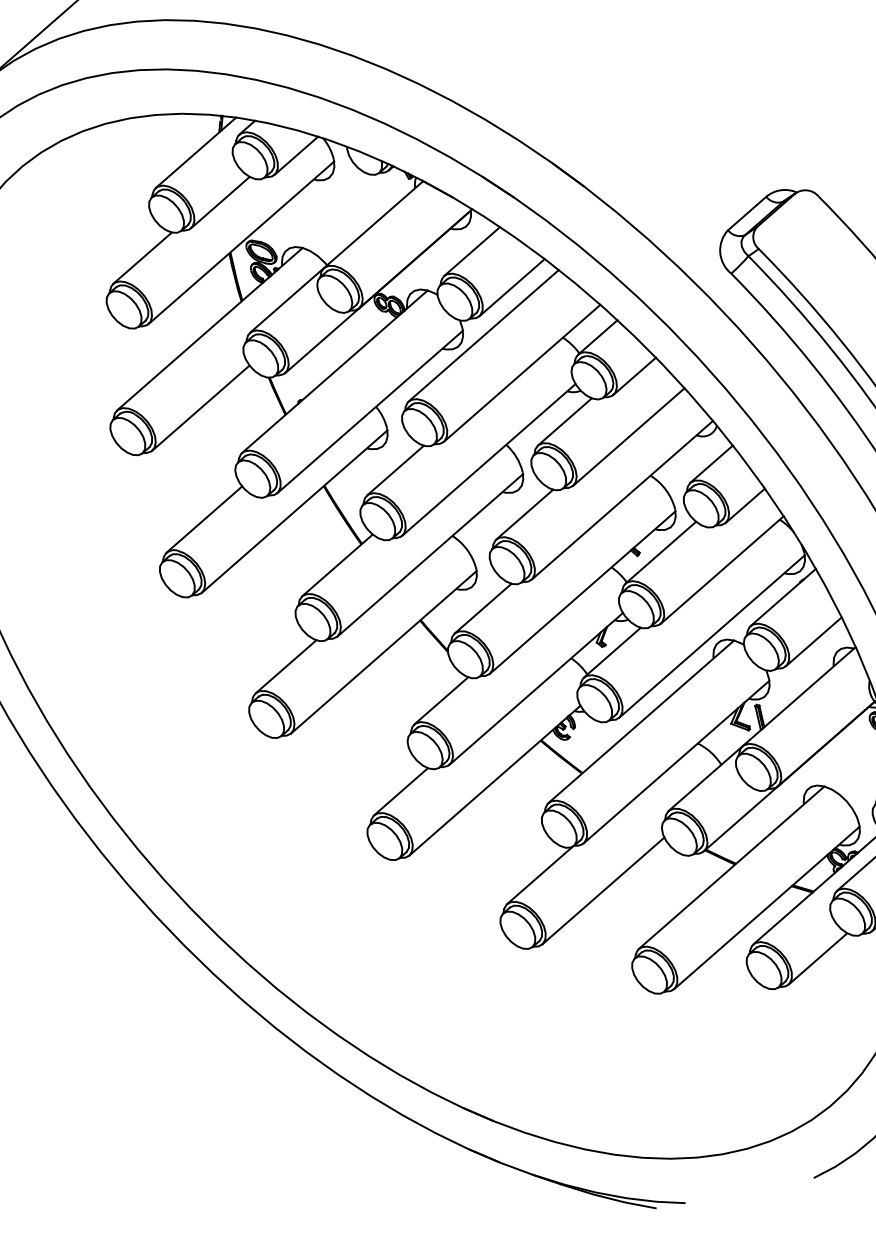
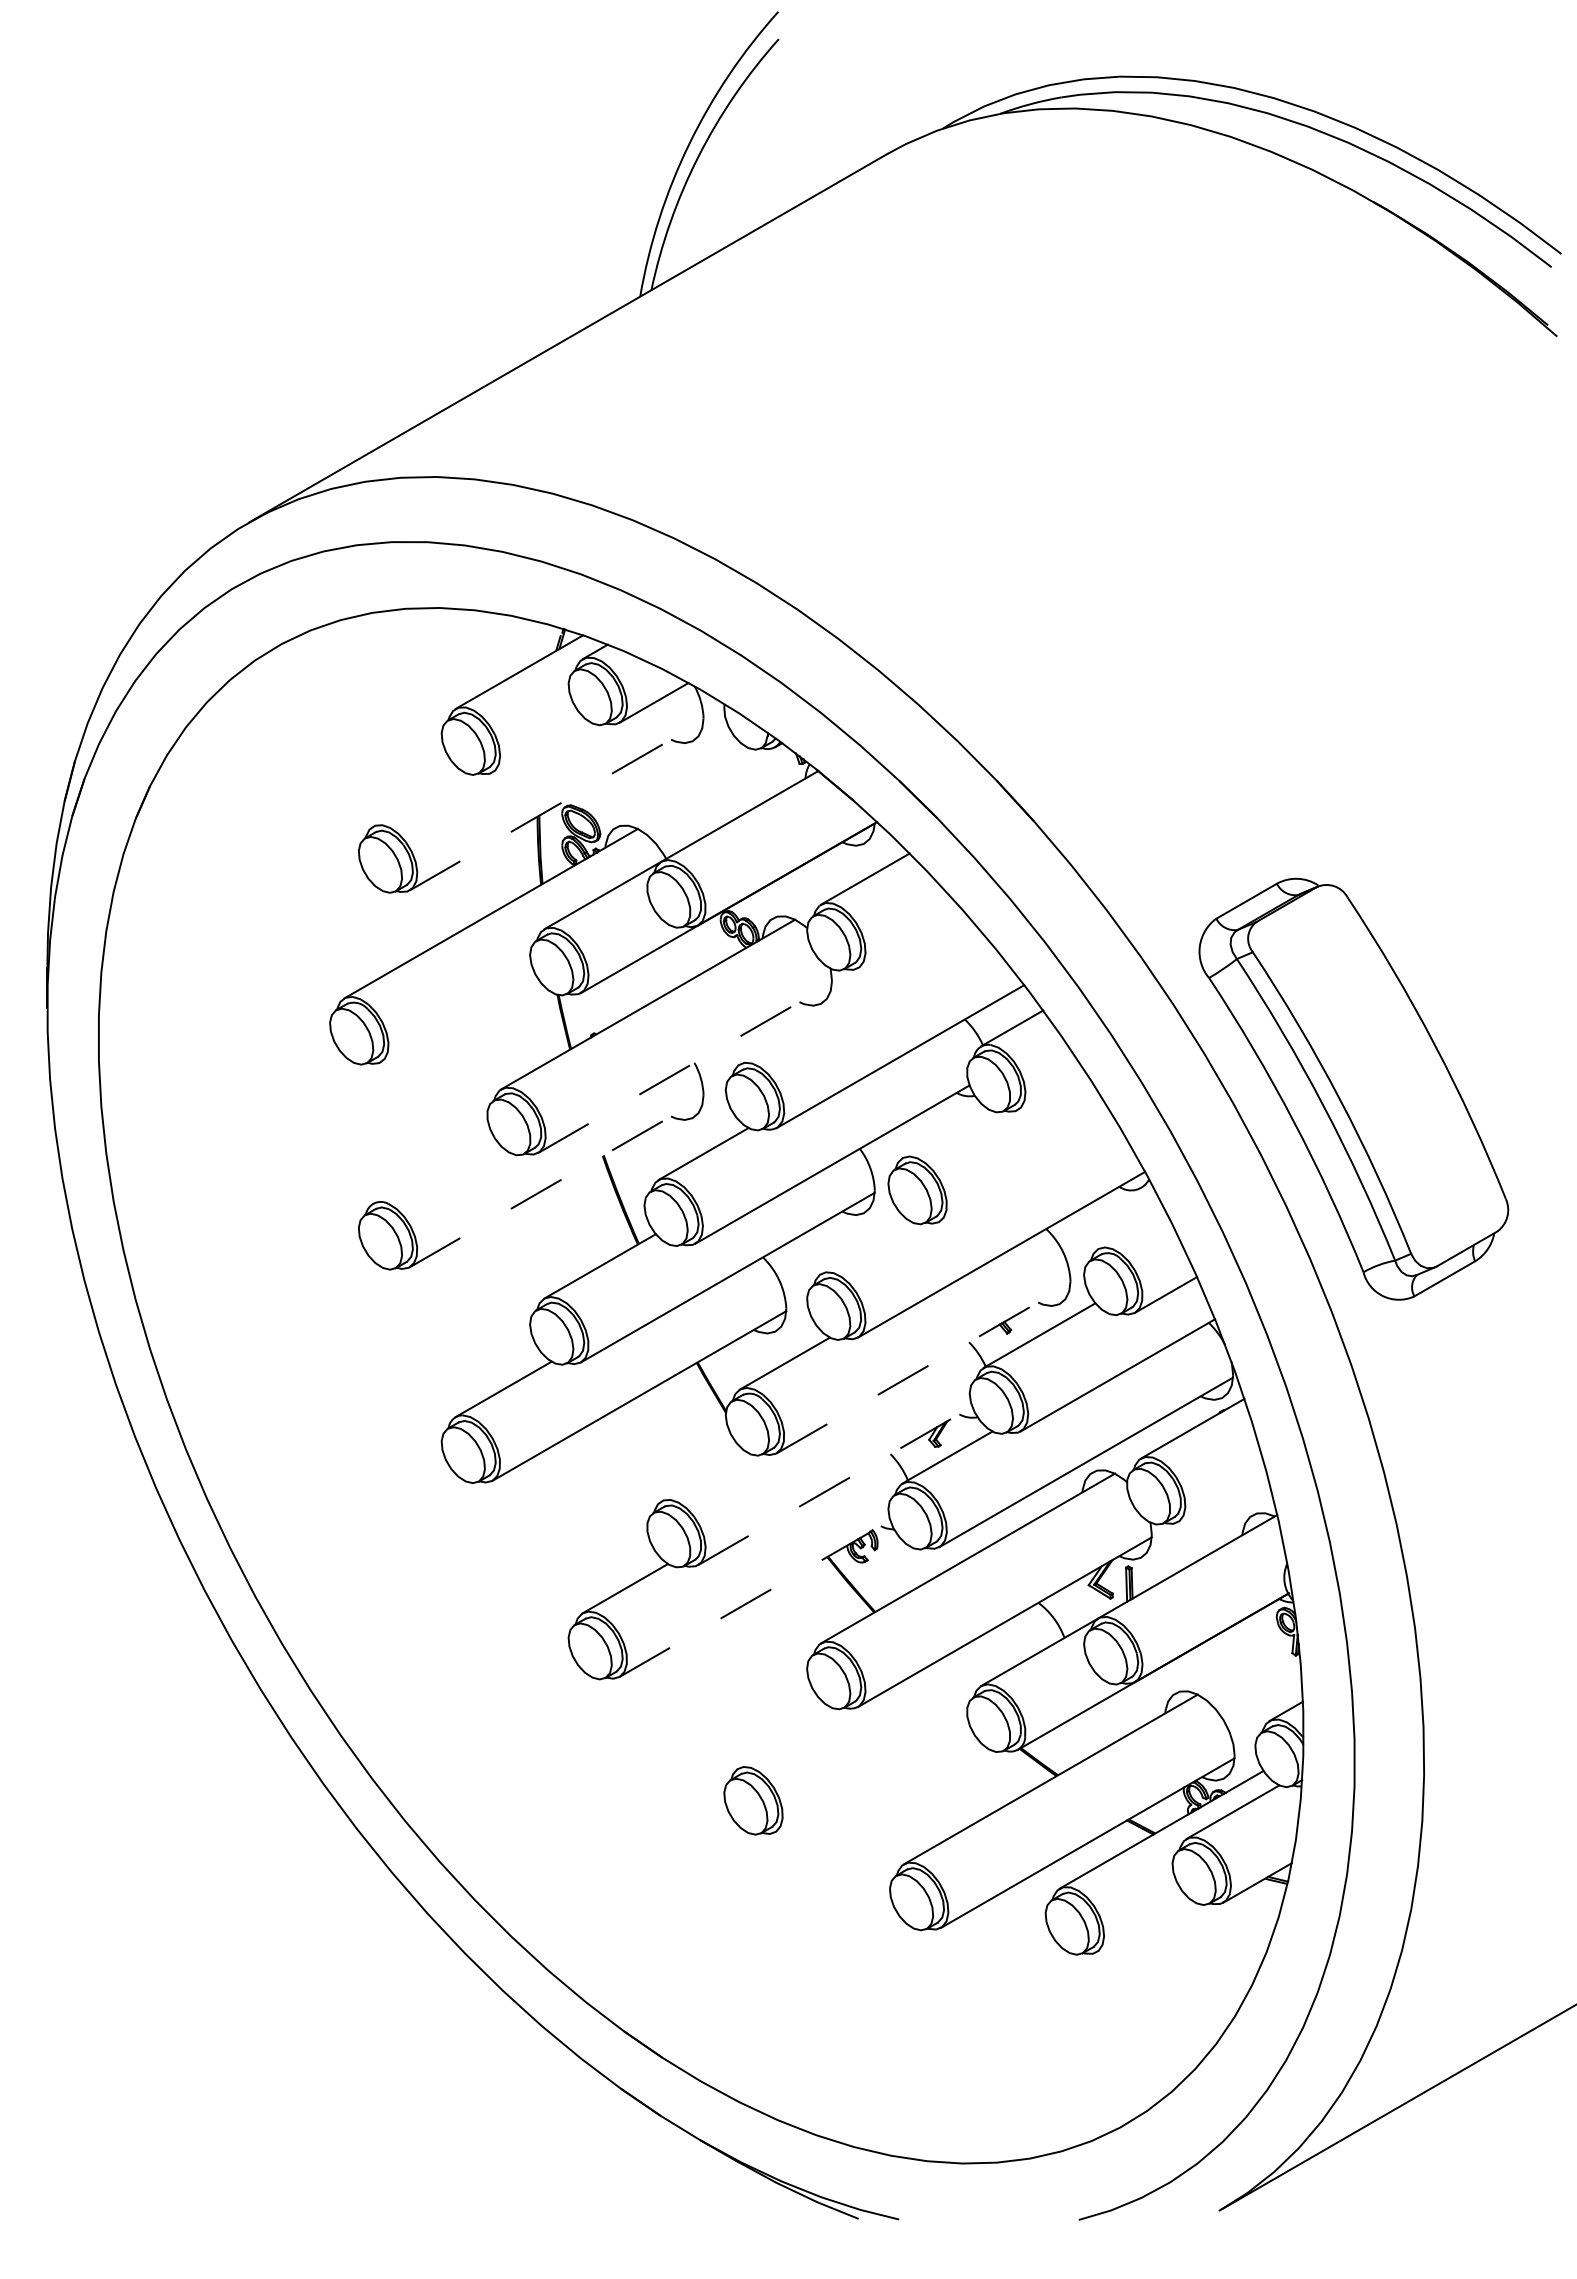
line: (219, 202) -> (538, 745), removed
line: (241, 242) -> (556, 805), solid -> dashed
line: (141, 257) -> (418, 799), removed
line: (511, 287) -> (909, 938), removed
line: (483, 335) -> (858, 995), removed
line: (634, 376) -> (1051, 1090), removed
line: (200, 407) -> (457, 1017), removed
line: (370, 412) -> (685, 1068), solid -> dashed
line: (564, 421) -> (944, 1133), removed
line: (628, 436) -> (1027, 1170), removed
line: (711, 464) -> (1131, 1229), removed
line: (294, 511) -> (556, 1182), solid -> dashed
line: (524, 514) -> (866, 1247), removed
line: (204, 519) -> (432, 1168), removed
line: (582, 592) -> (923, 1368), solid -> dashed
line: (813, 641) -> (1221, 1496), removed
line: (536, 688) -> (835, 1485), solid -> dashed
line: (440, 700) -> (703, 1476), removed
line: (495, 780) -> (755, 1598), solid -> dashed
line: (539, 875) -> (789, 1738), removed
line: (603, 890) -> (871, 1776), removed
line: (817, 959) -> (1142, 1925), removed

